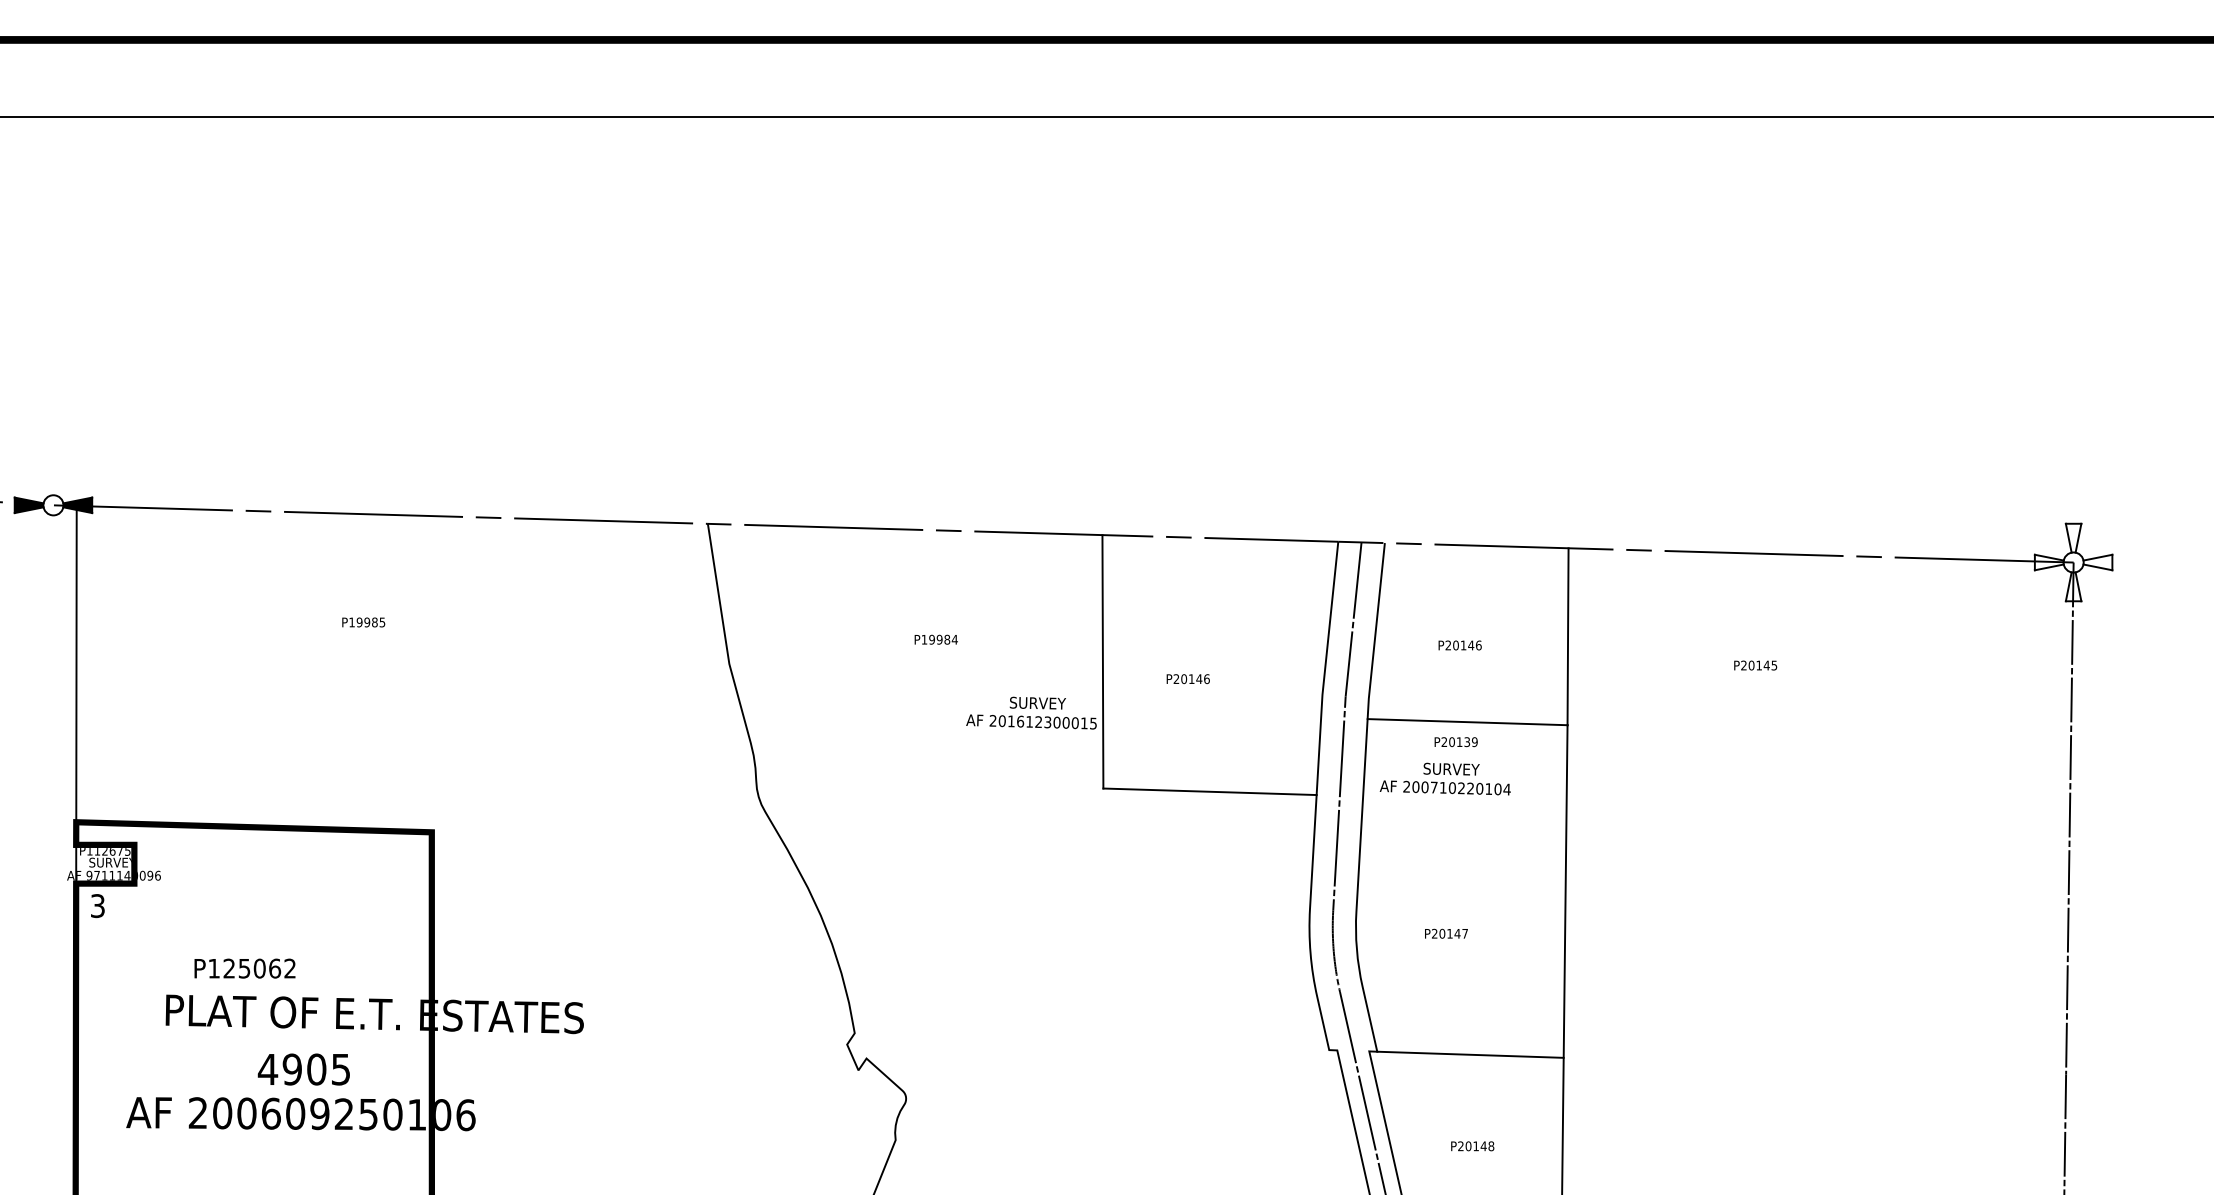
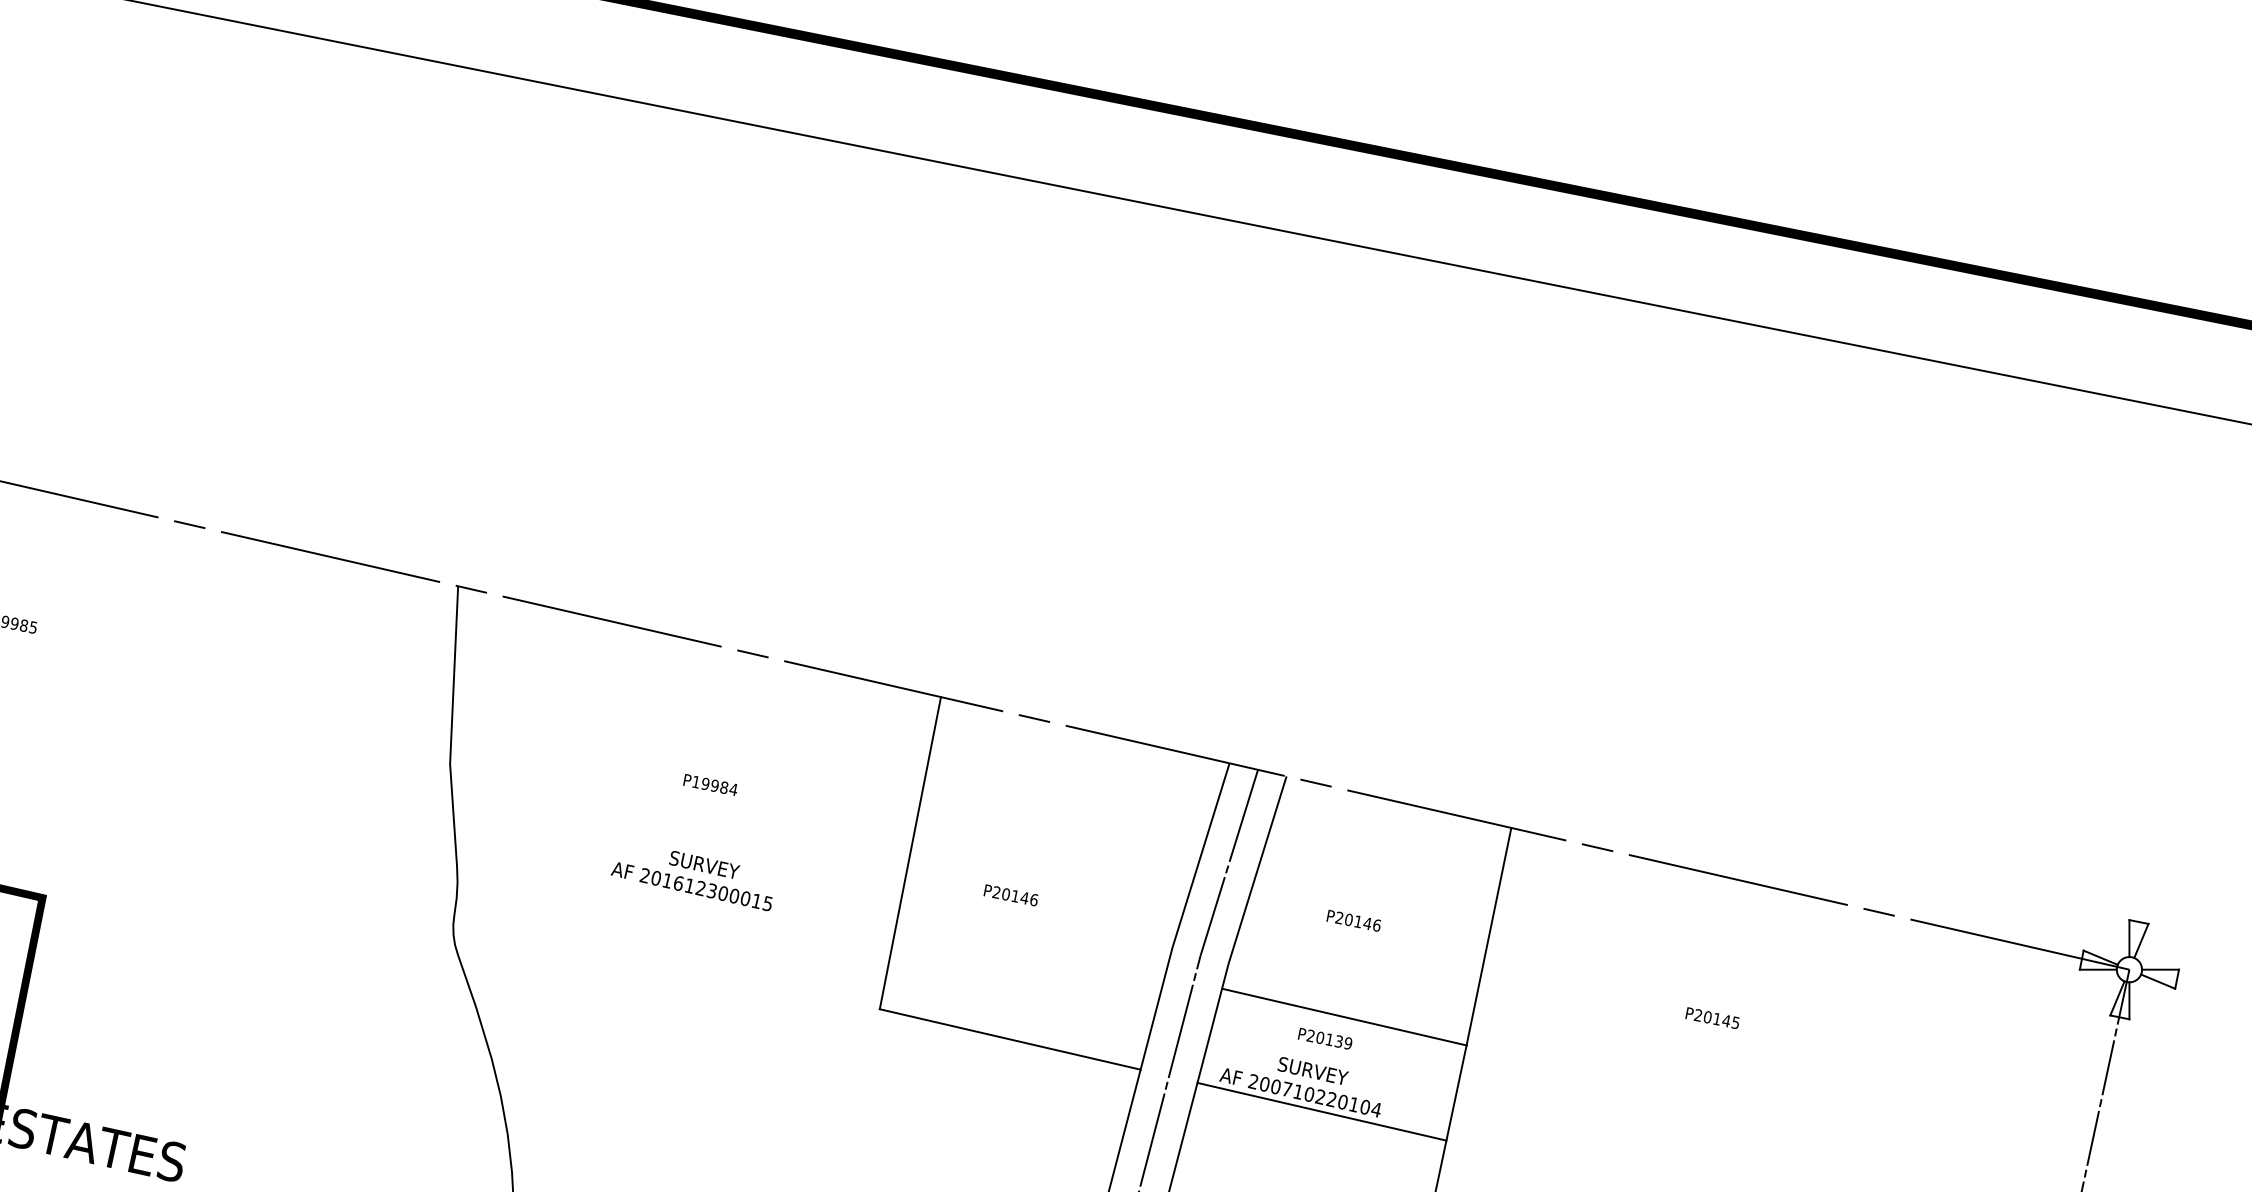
text: (1031, 712) -> (694, 874), moved
line: (1464, 799) -> (1321, 1111), added

